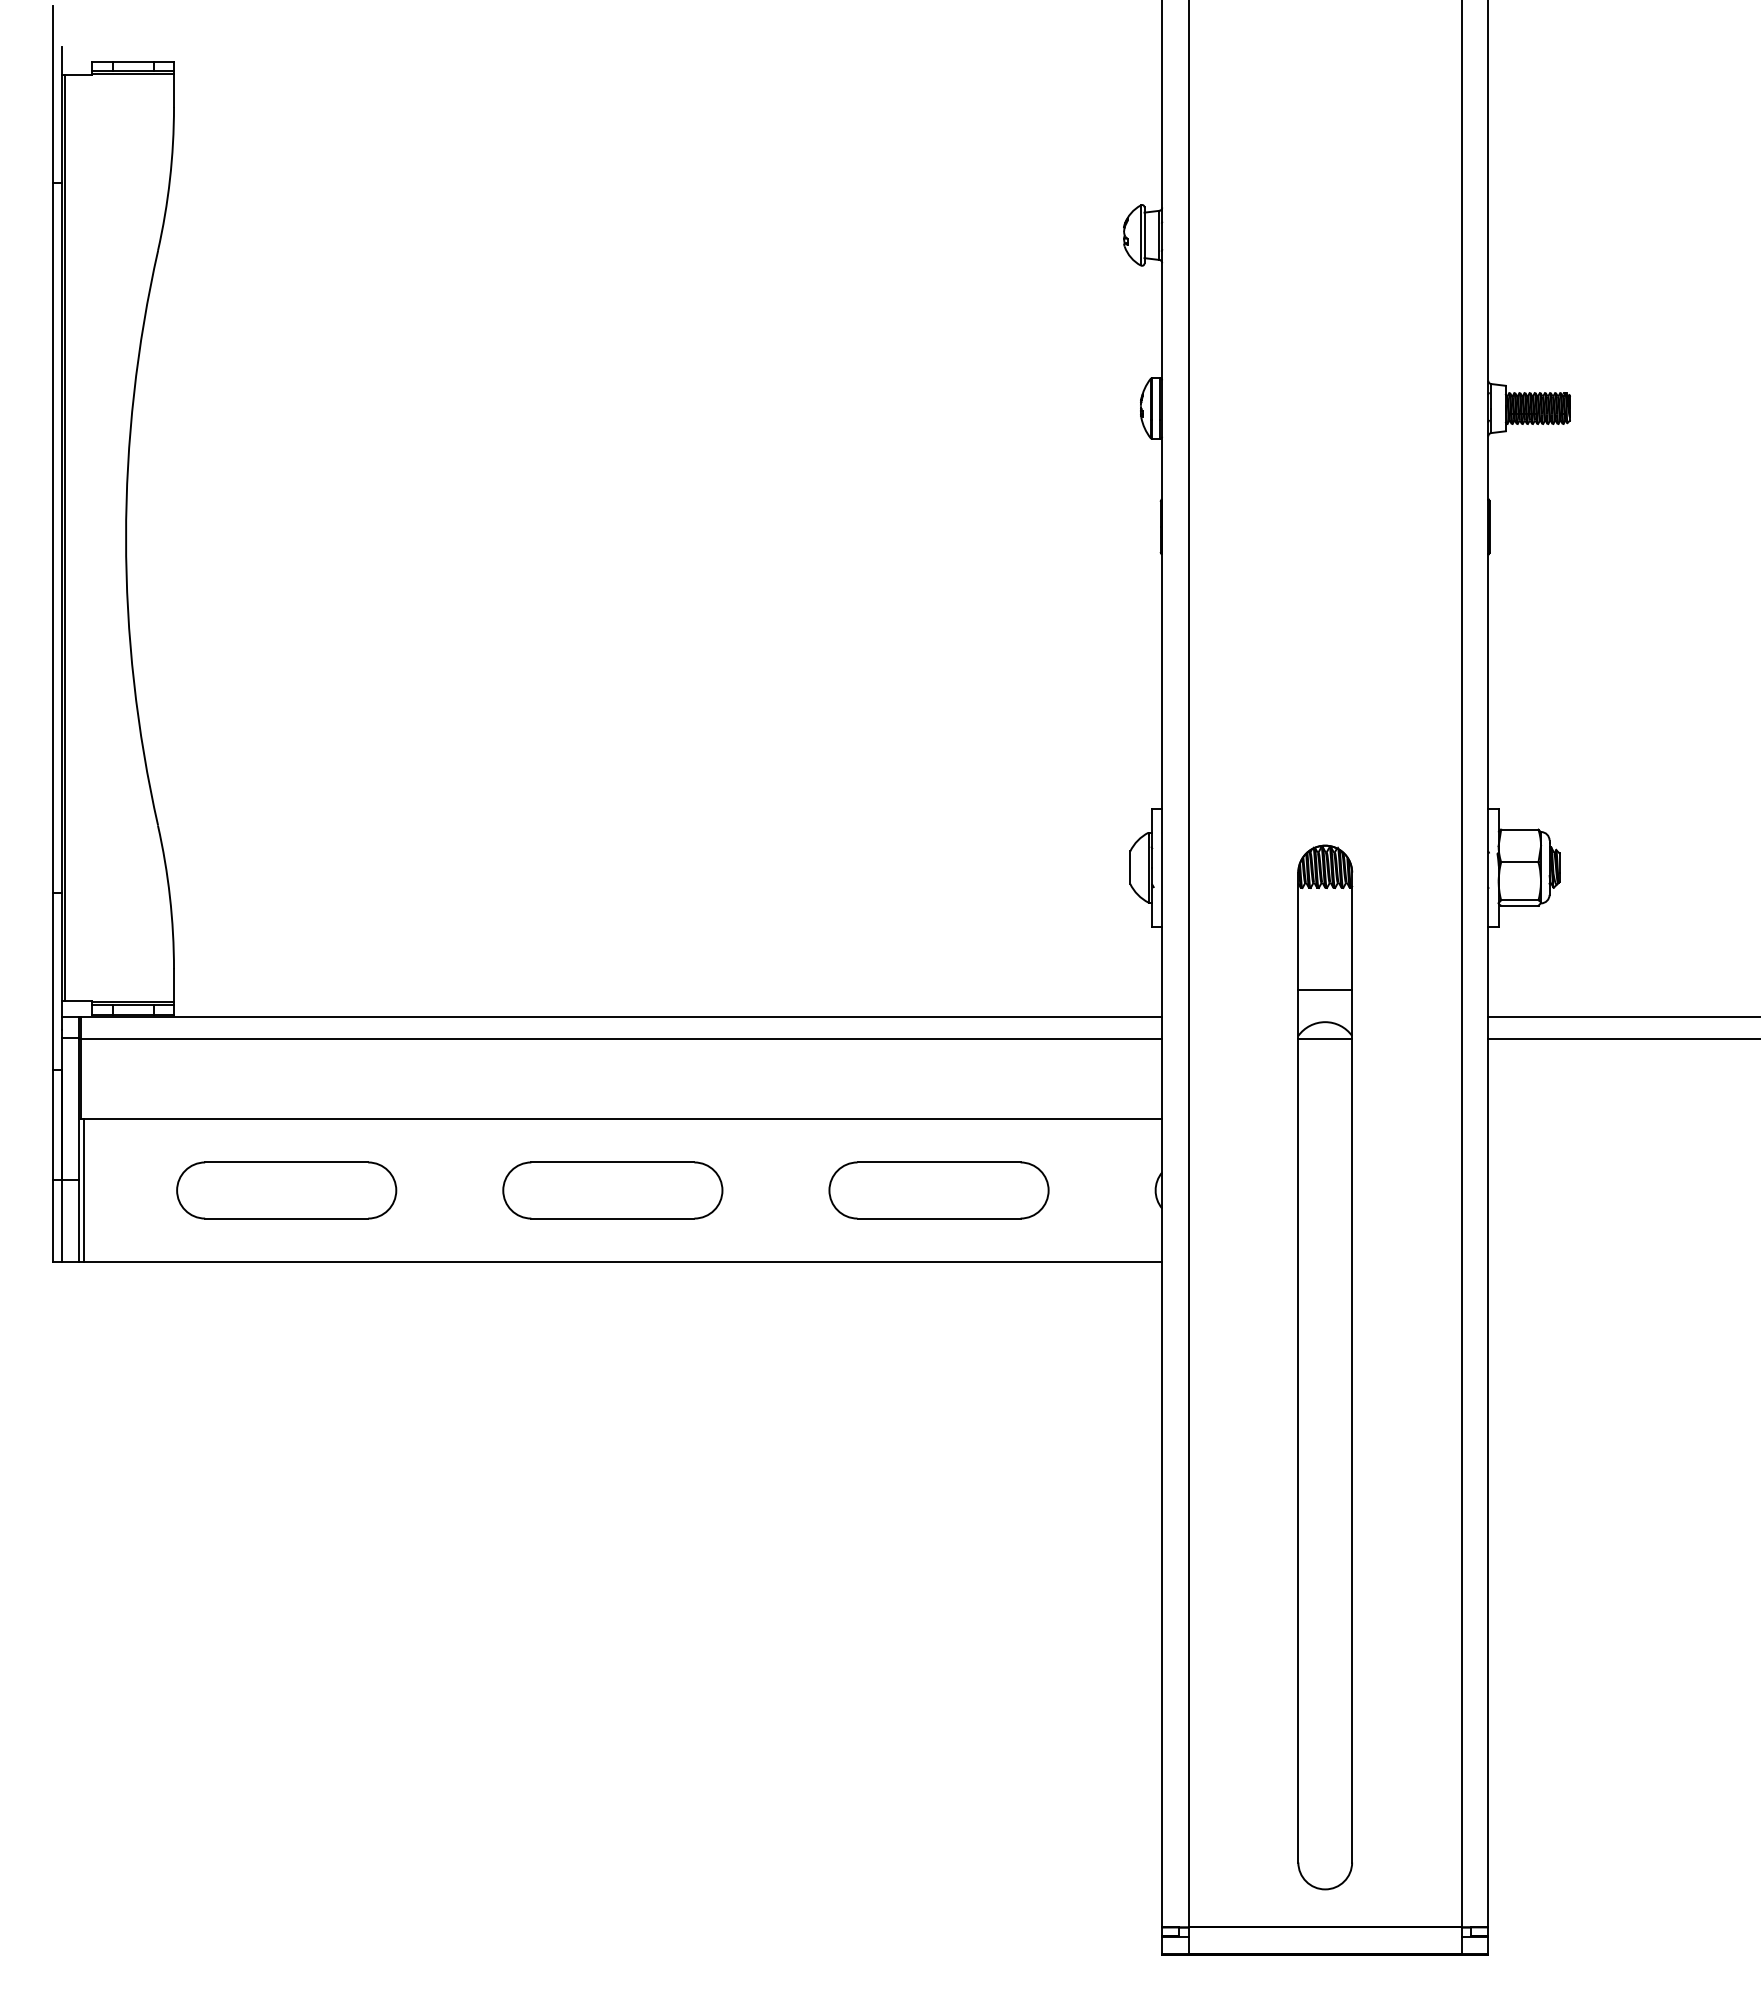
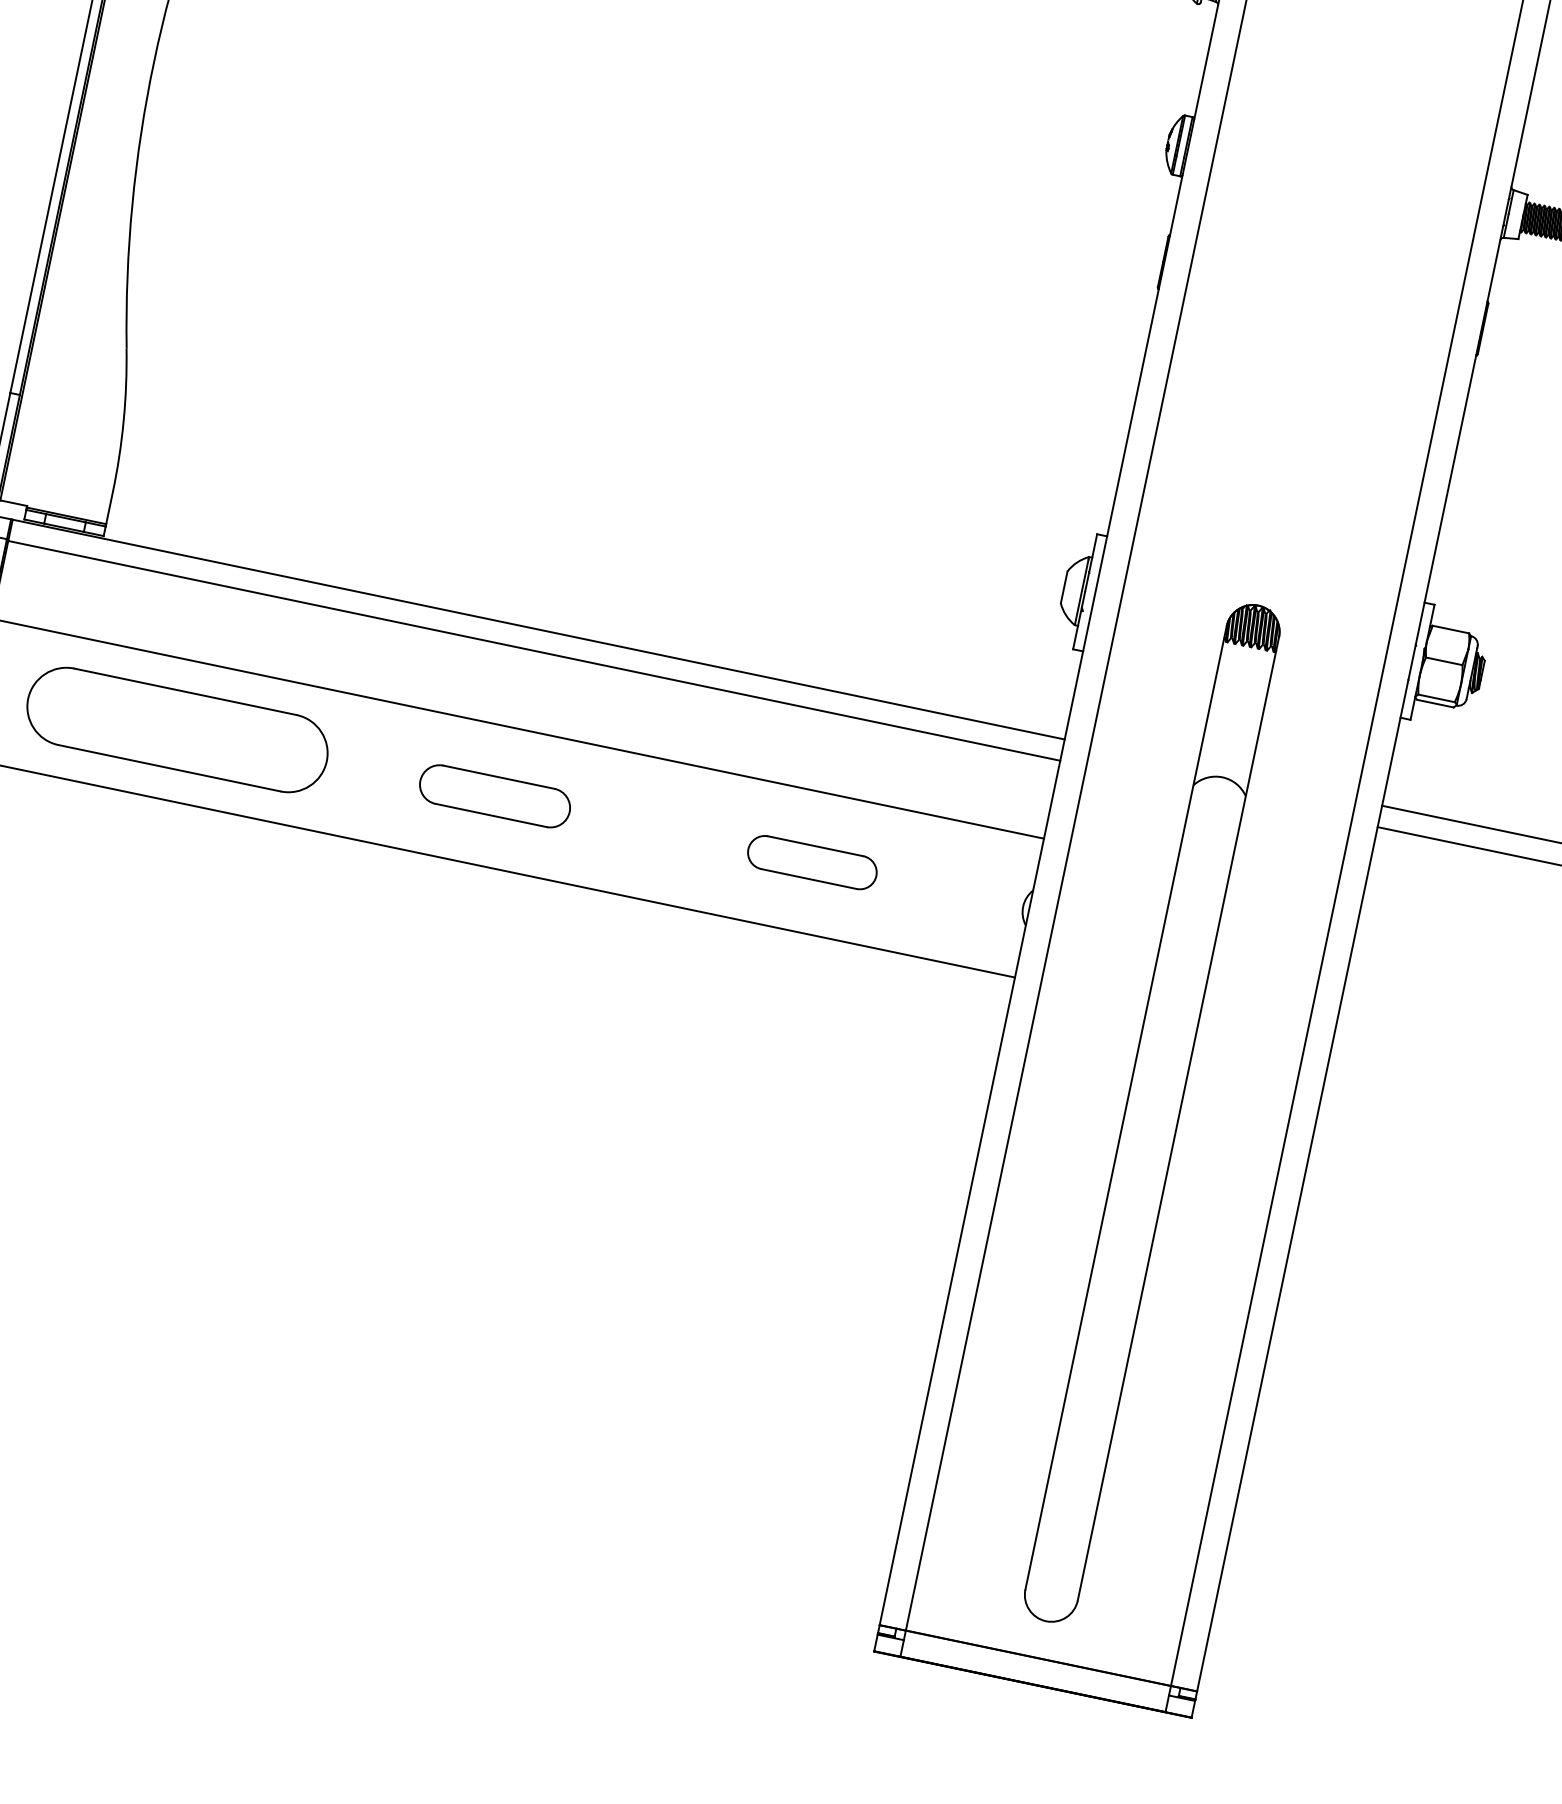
line: (1325, 990) -> (1229, 746), removed
line: (1325, 1039) -> (1219, 794), removed
part: (286, 1190) -> (177, 729), size x1.4
part: (612, 1190) -> (494, 796), size x0.7
part: (938, 1190) -> (811, 862), size x0.6

